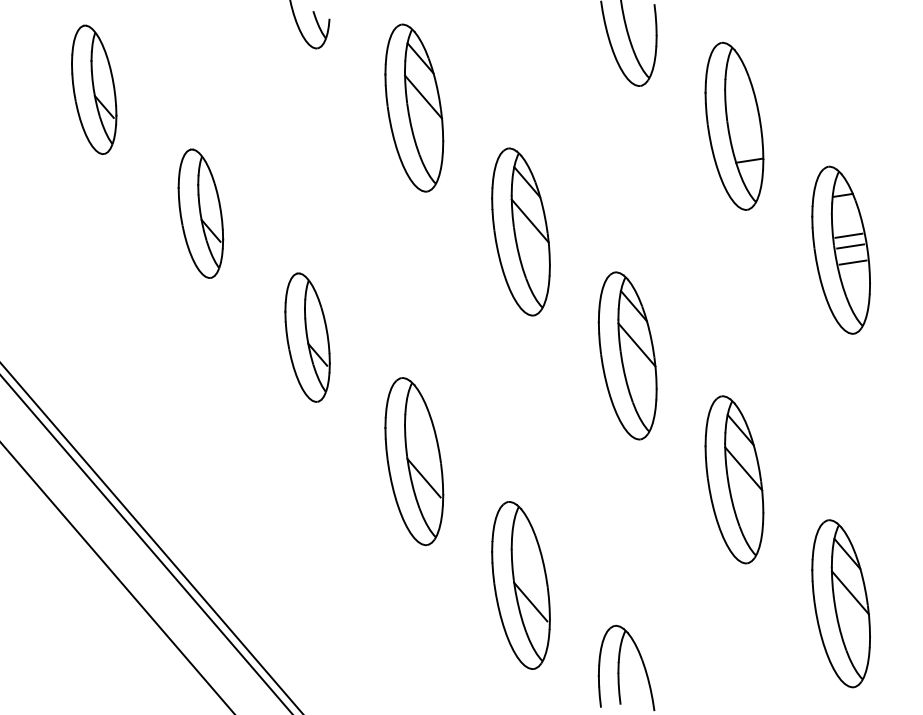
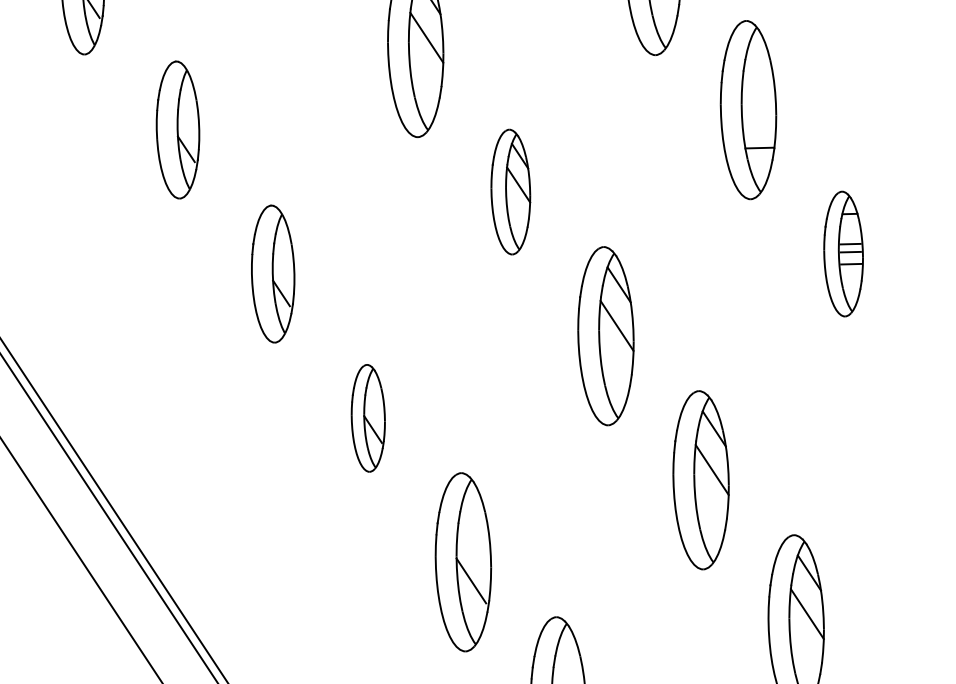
part: (520, 231) -> (510, 191), size x0.7
part: (840, 249) -> (843, 253), size x0.7
part: (414, 461) -> (368, 418), size x0.6

